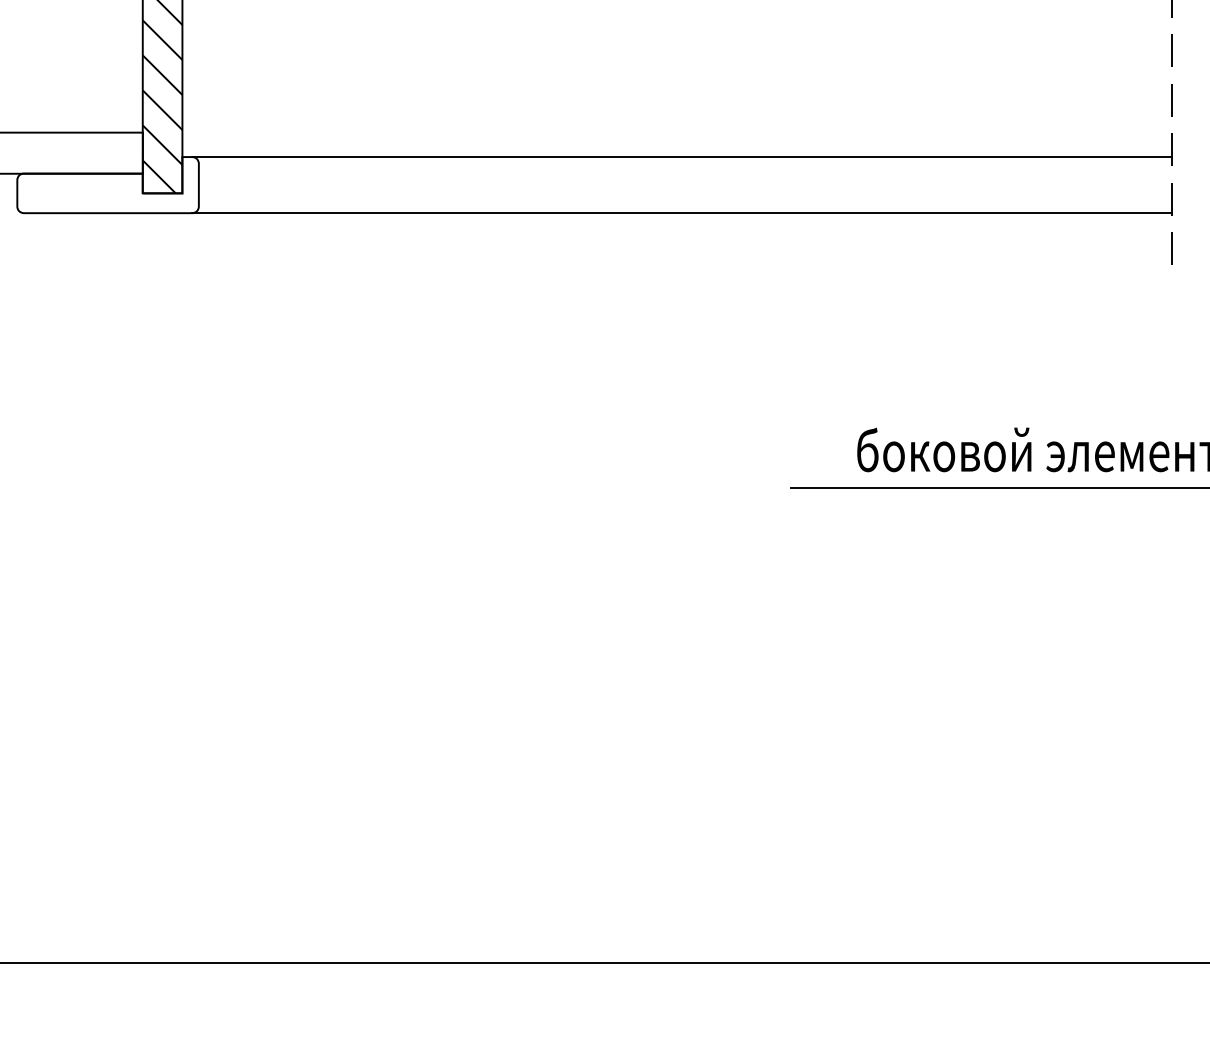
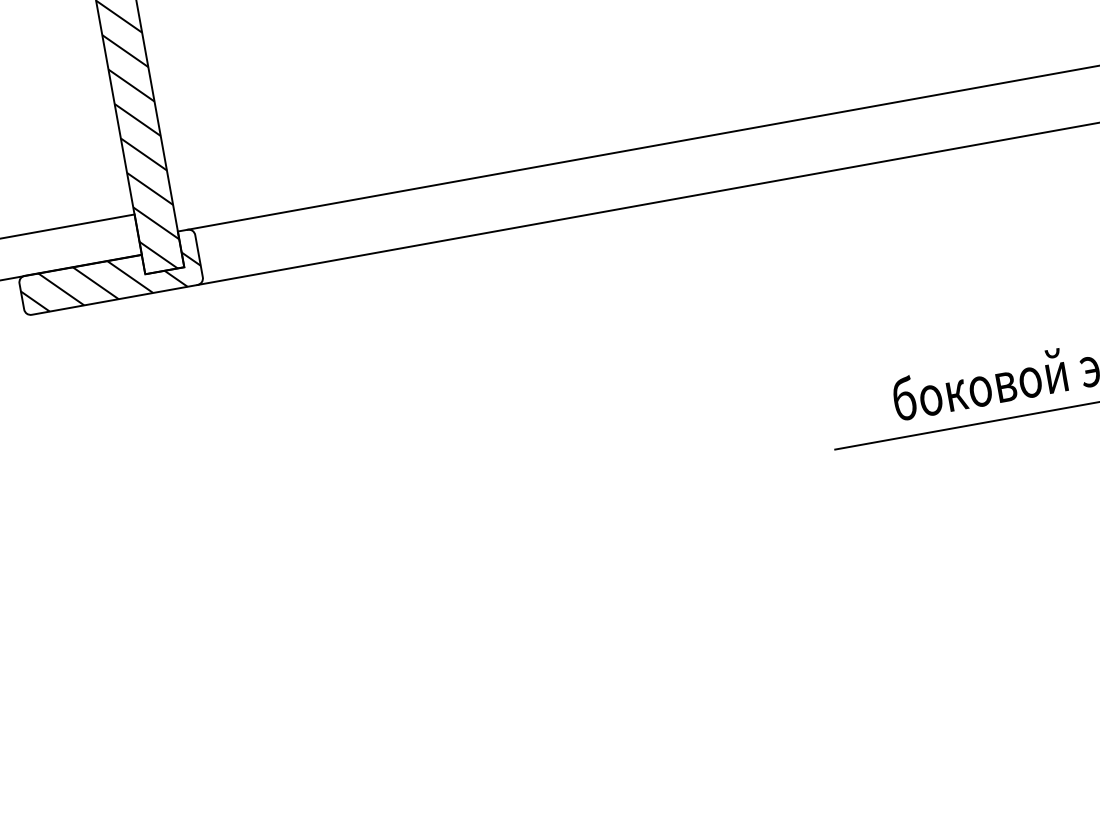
hatch: (107, 193) -> (110, 280), added

